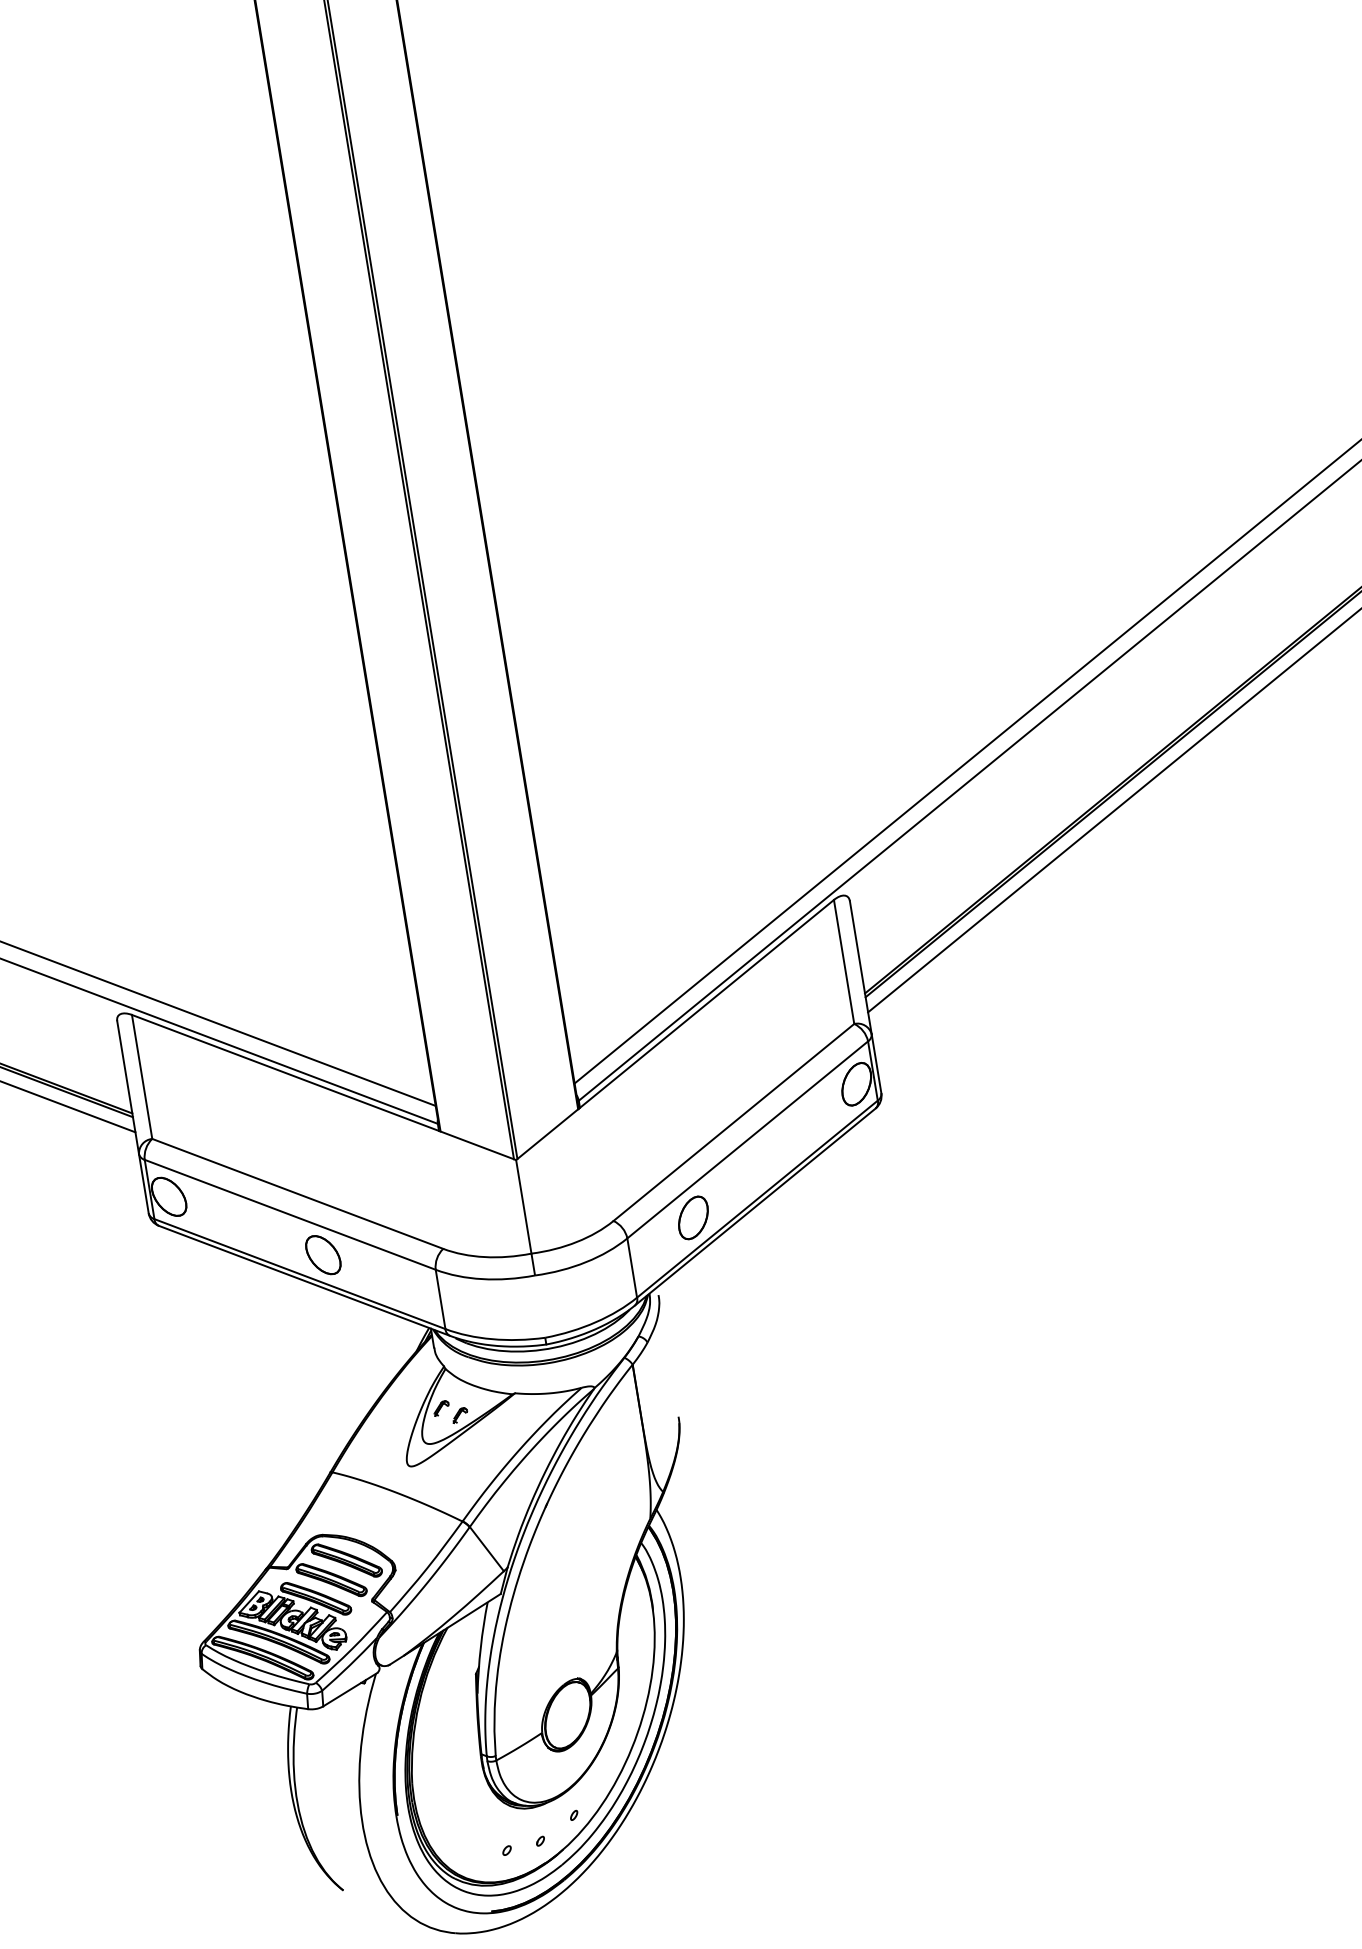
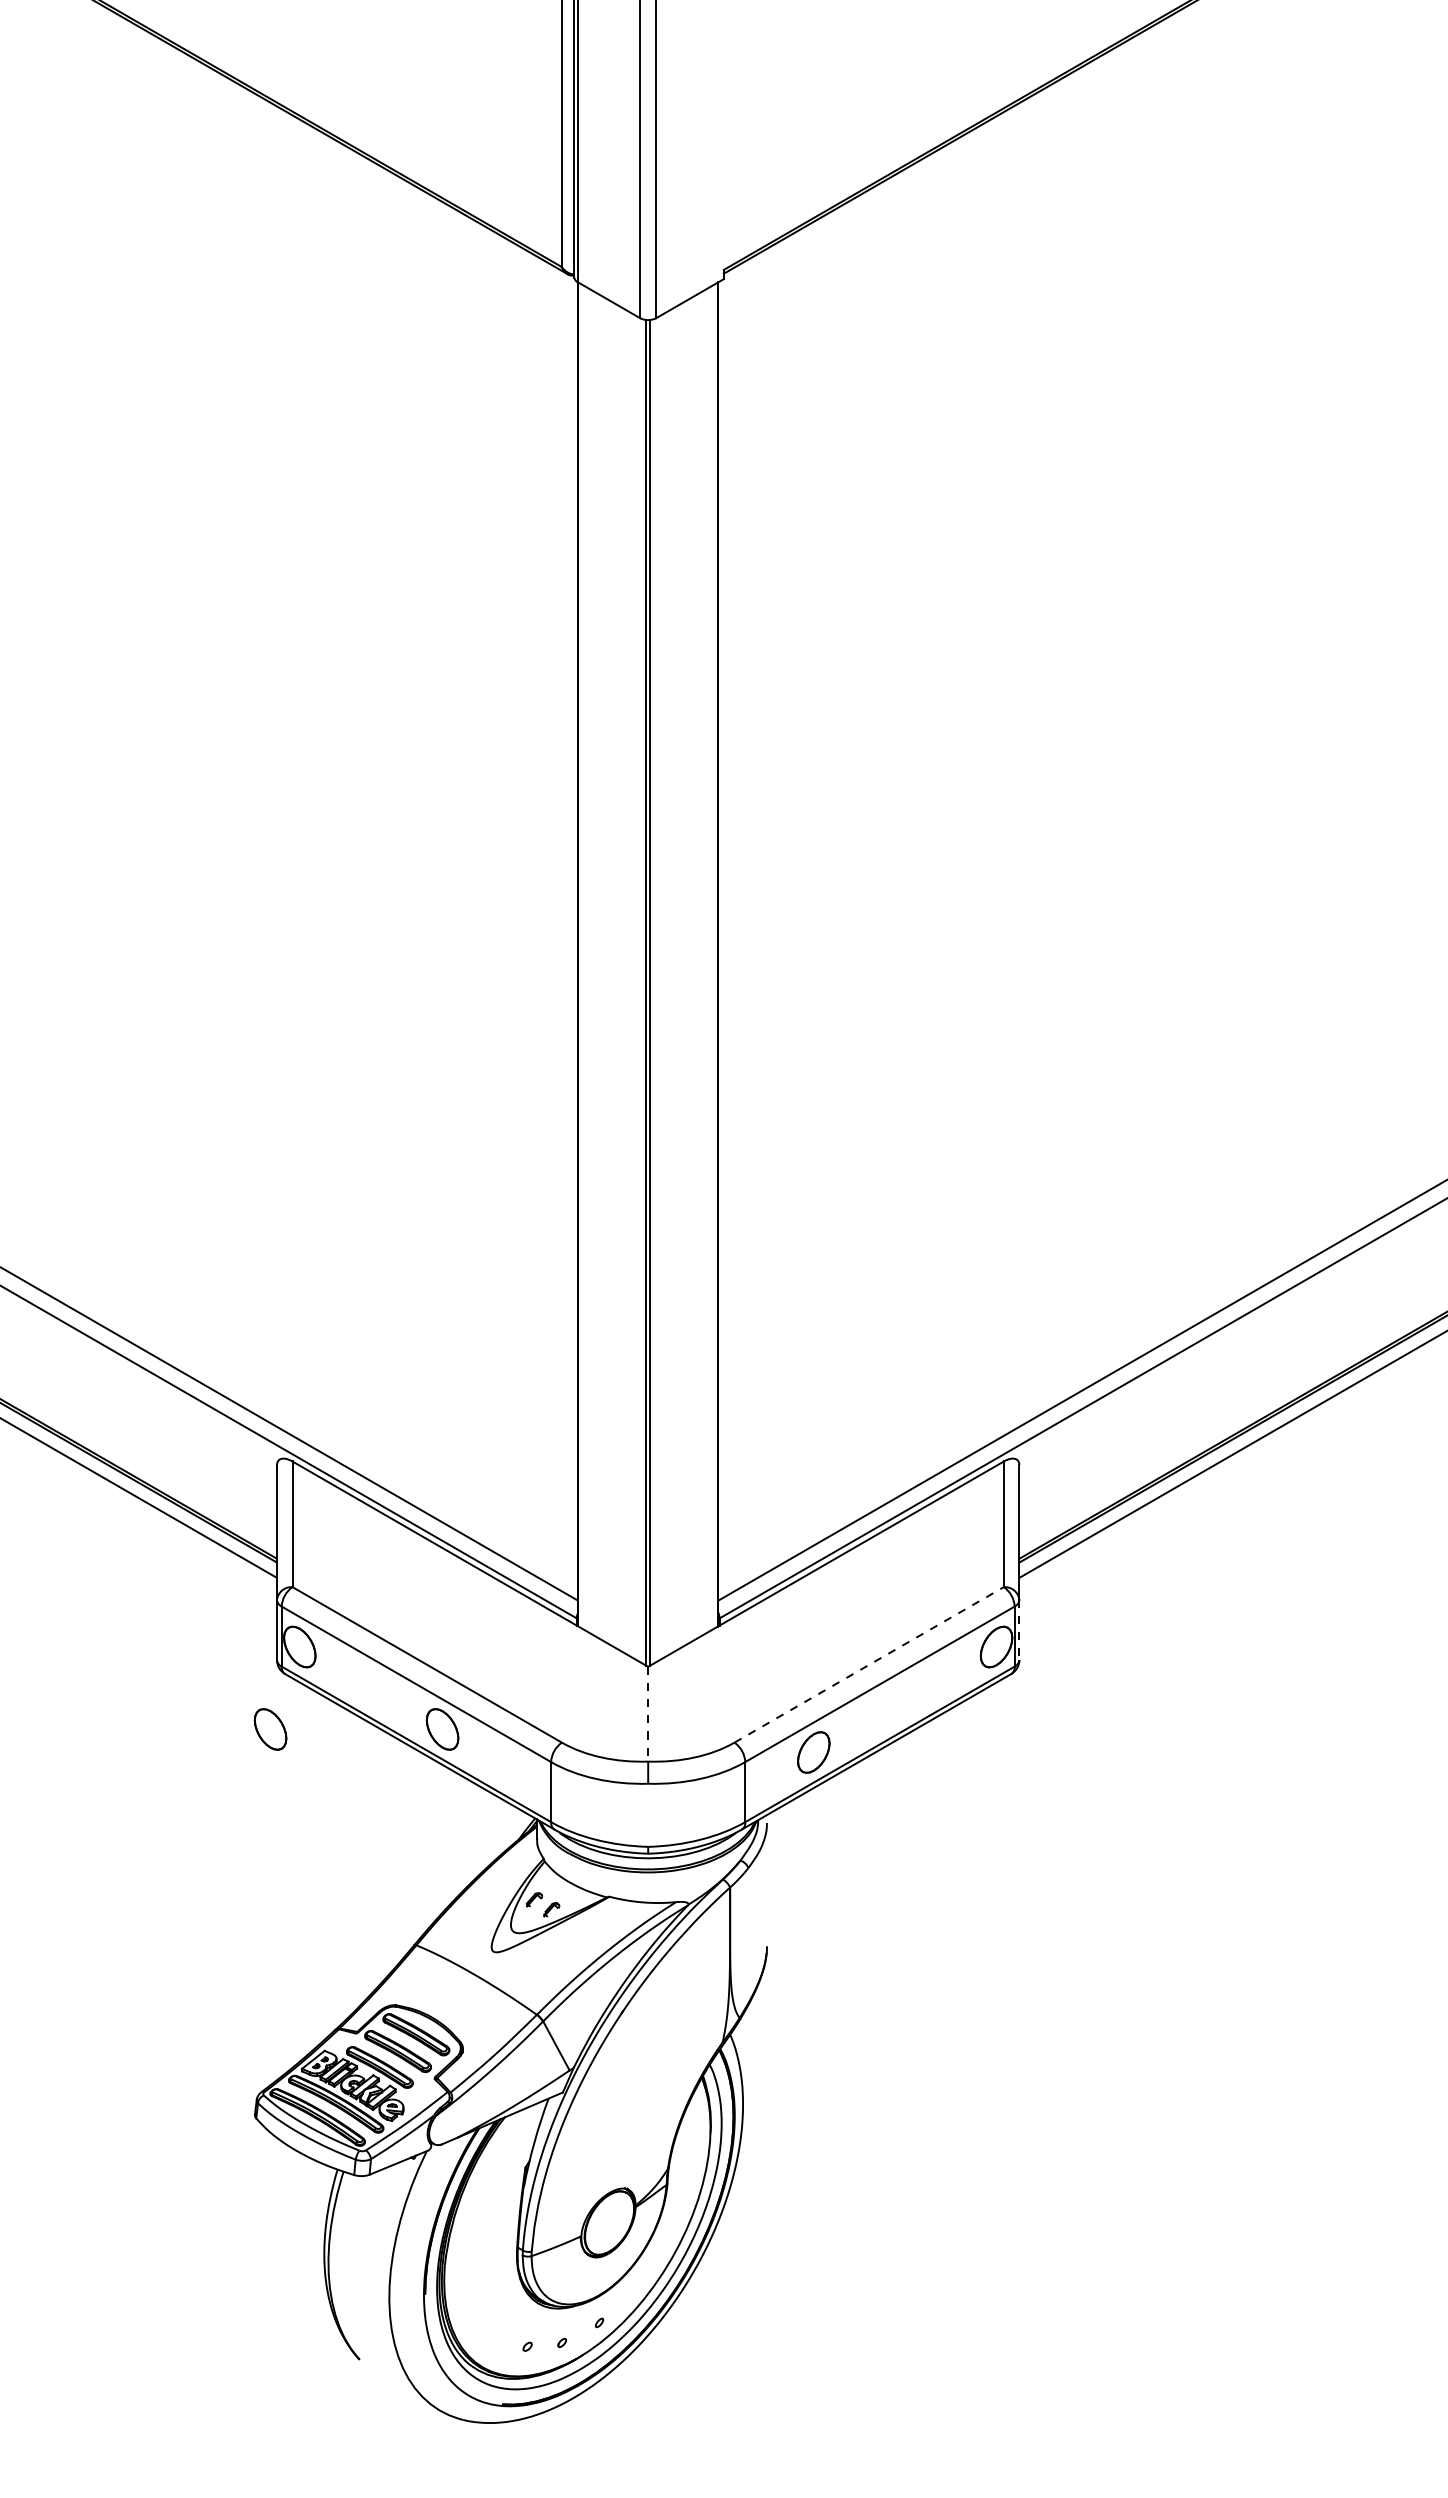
line: (876, 1064) -> (1019, 1630), solid -> dashed
line: (734, 1122) -> (869, 1664), solid -> dashed
line: (524, 1207) -> (648, 1714), solid -> dashed
part: (153, 1282) -> (270, 1729), added

